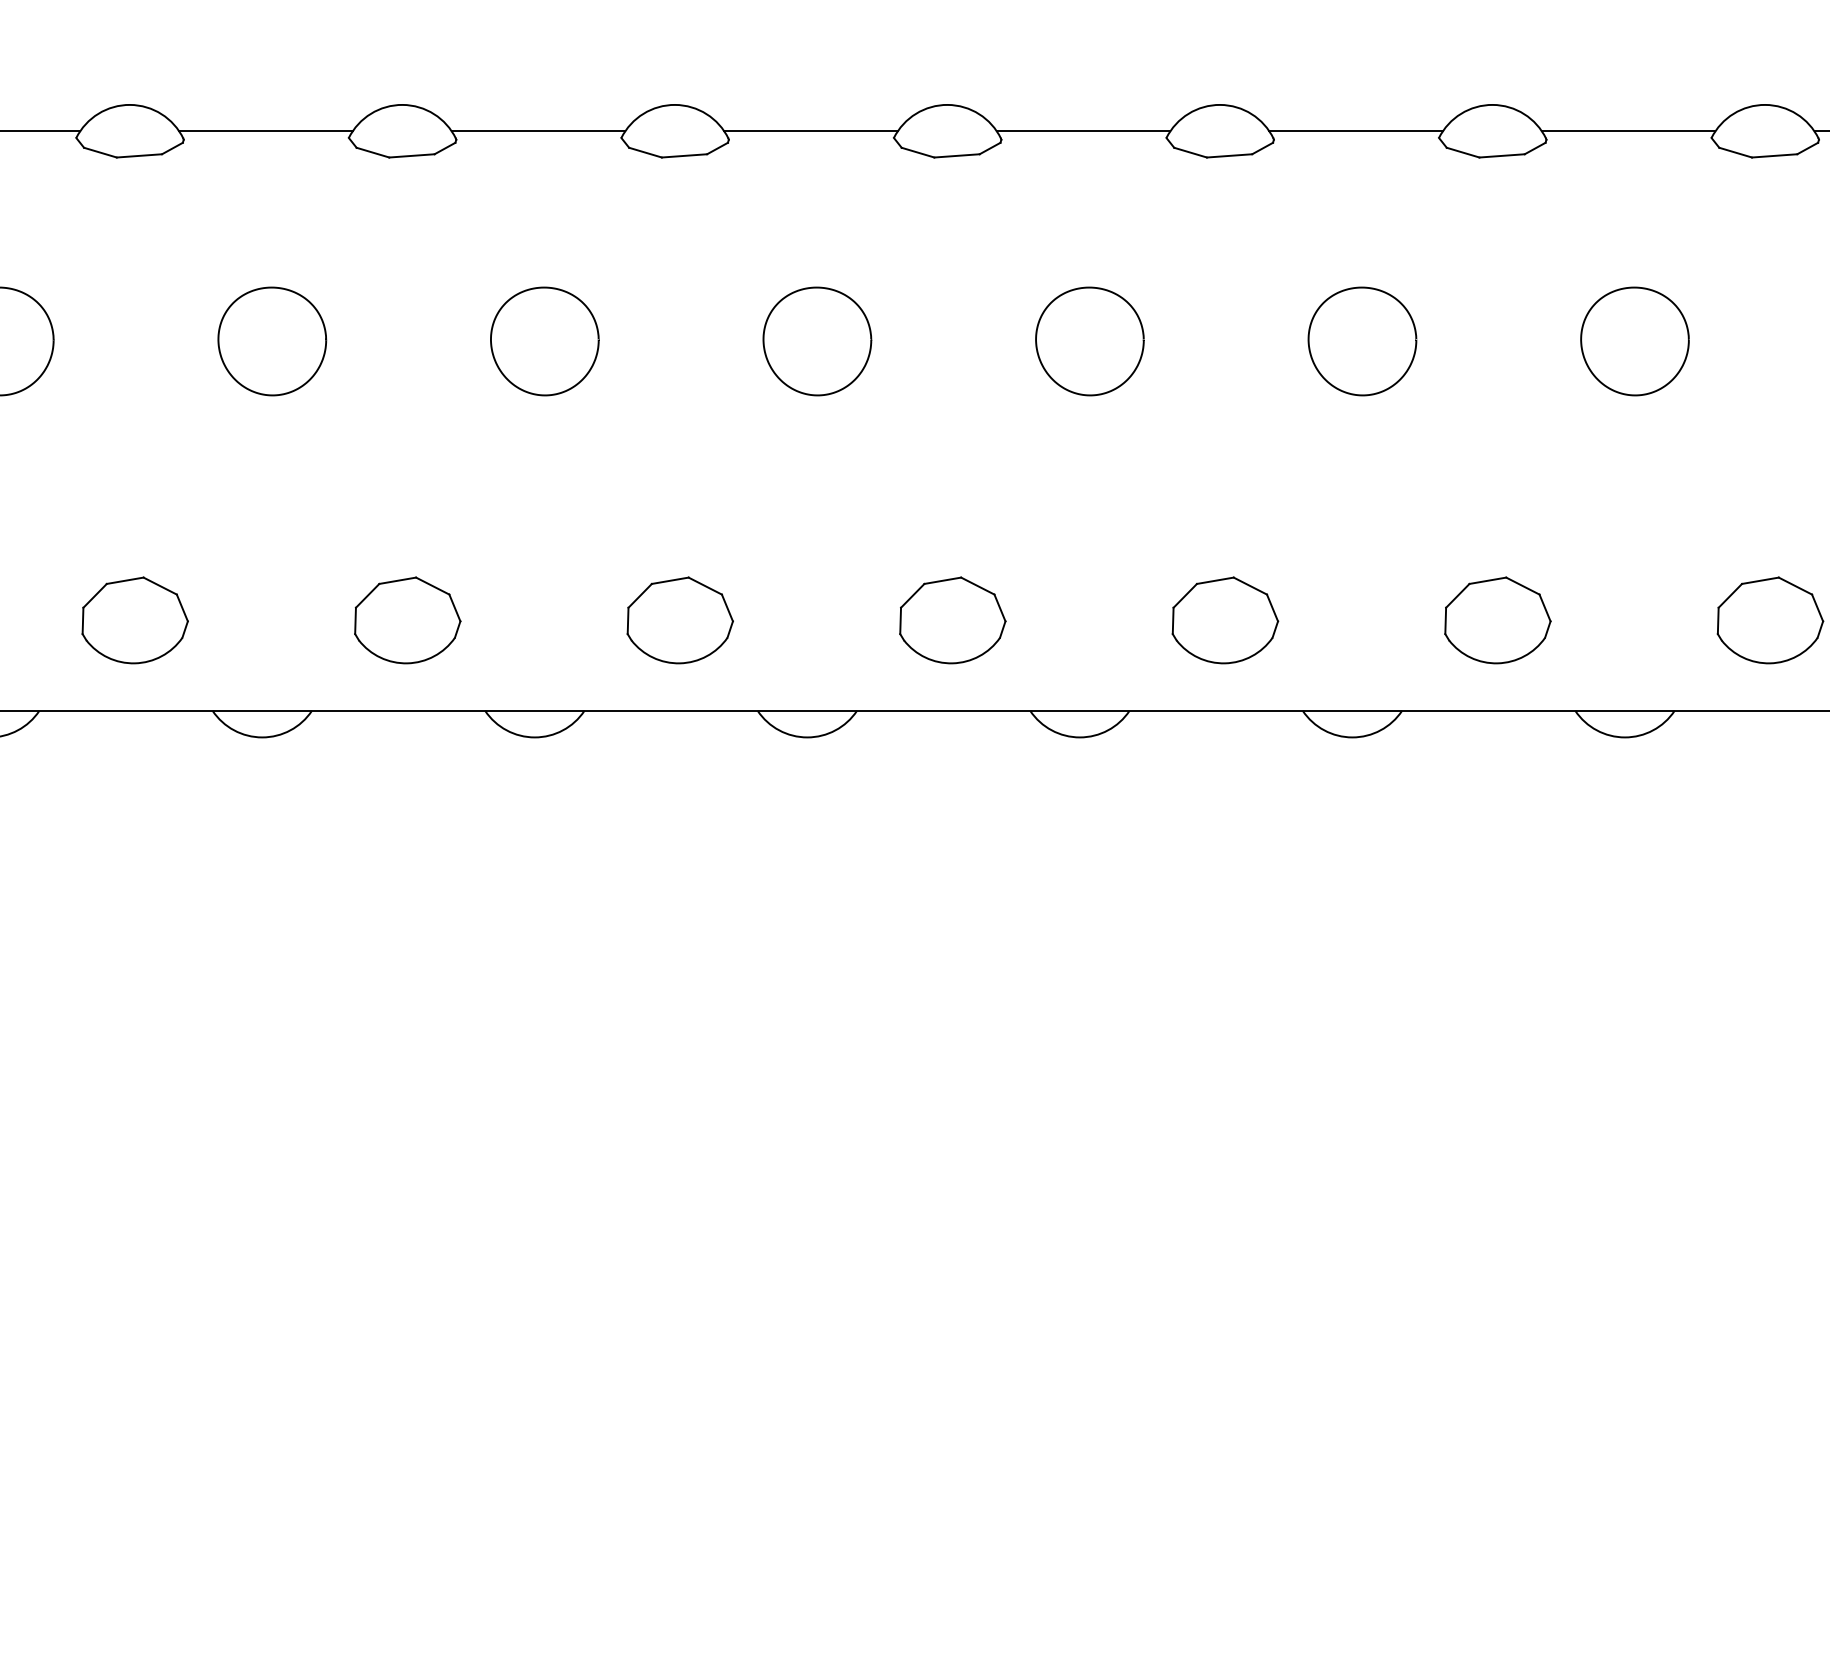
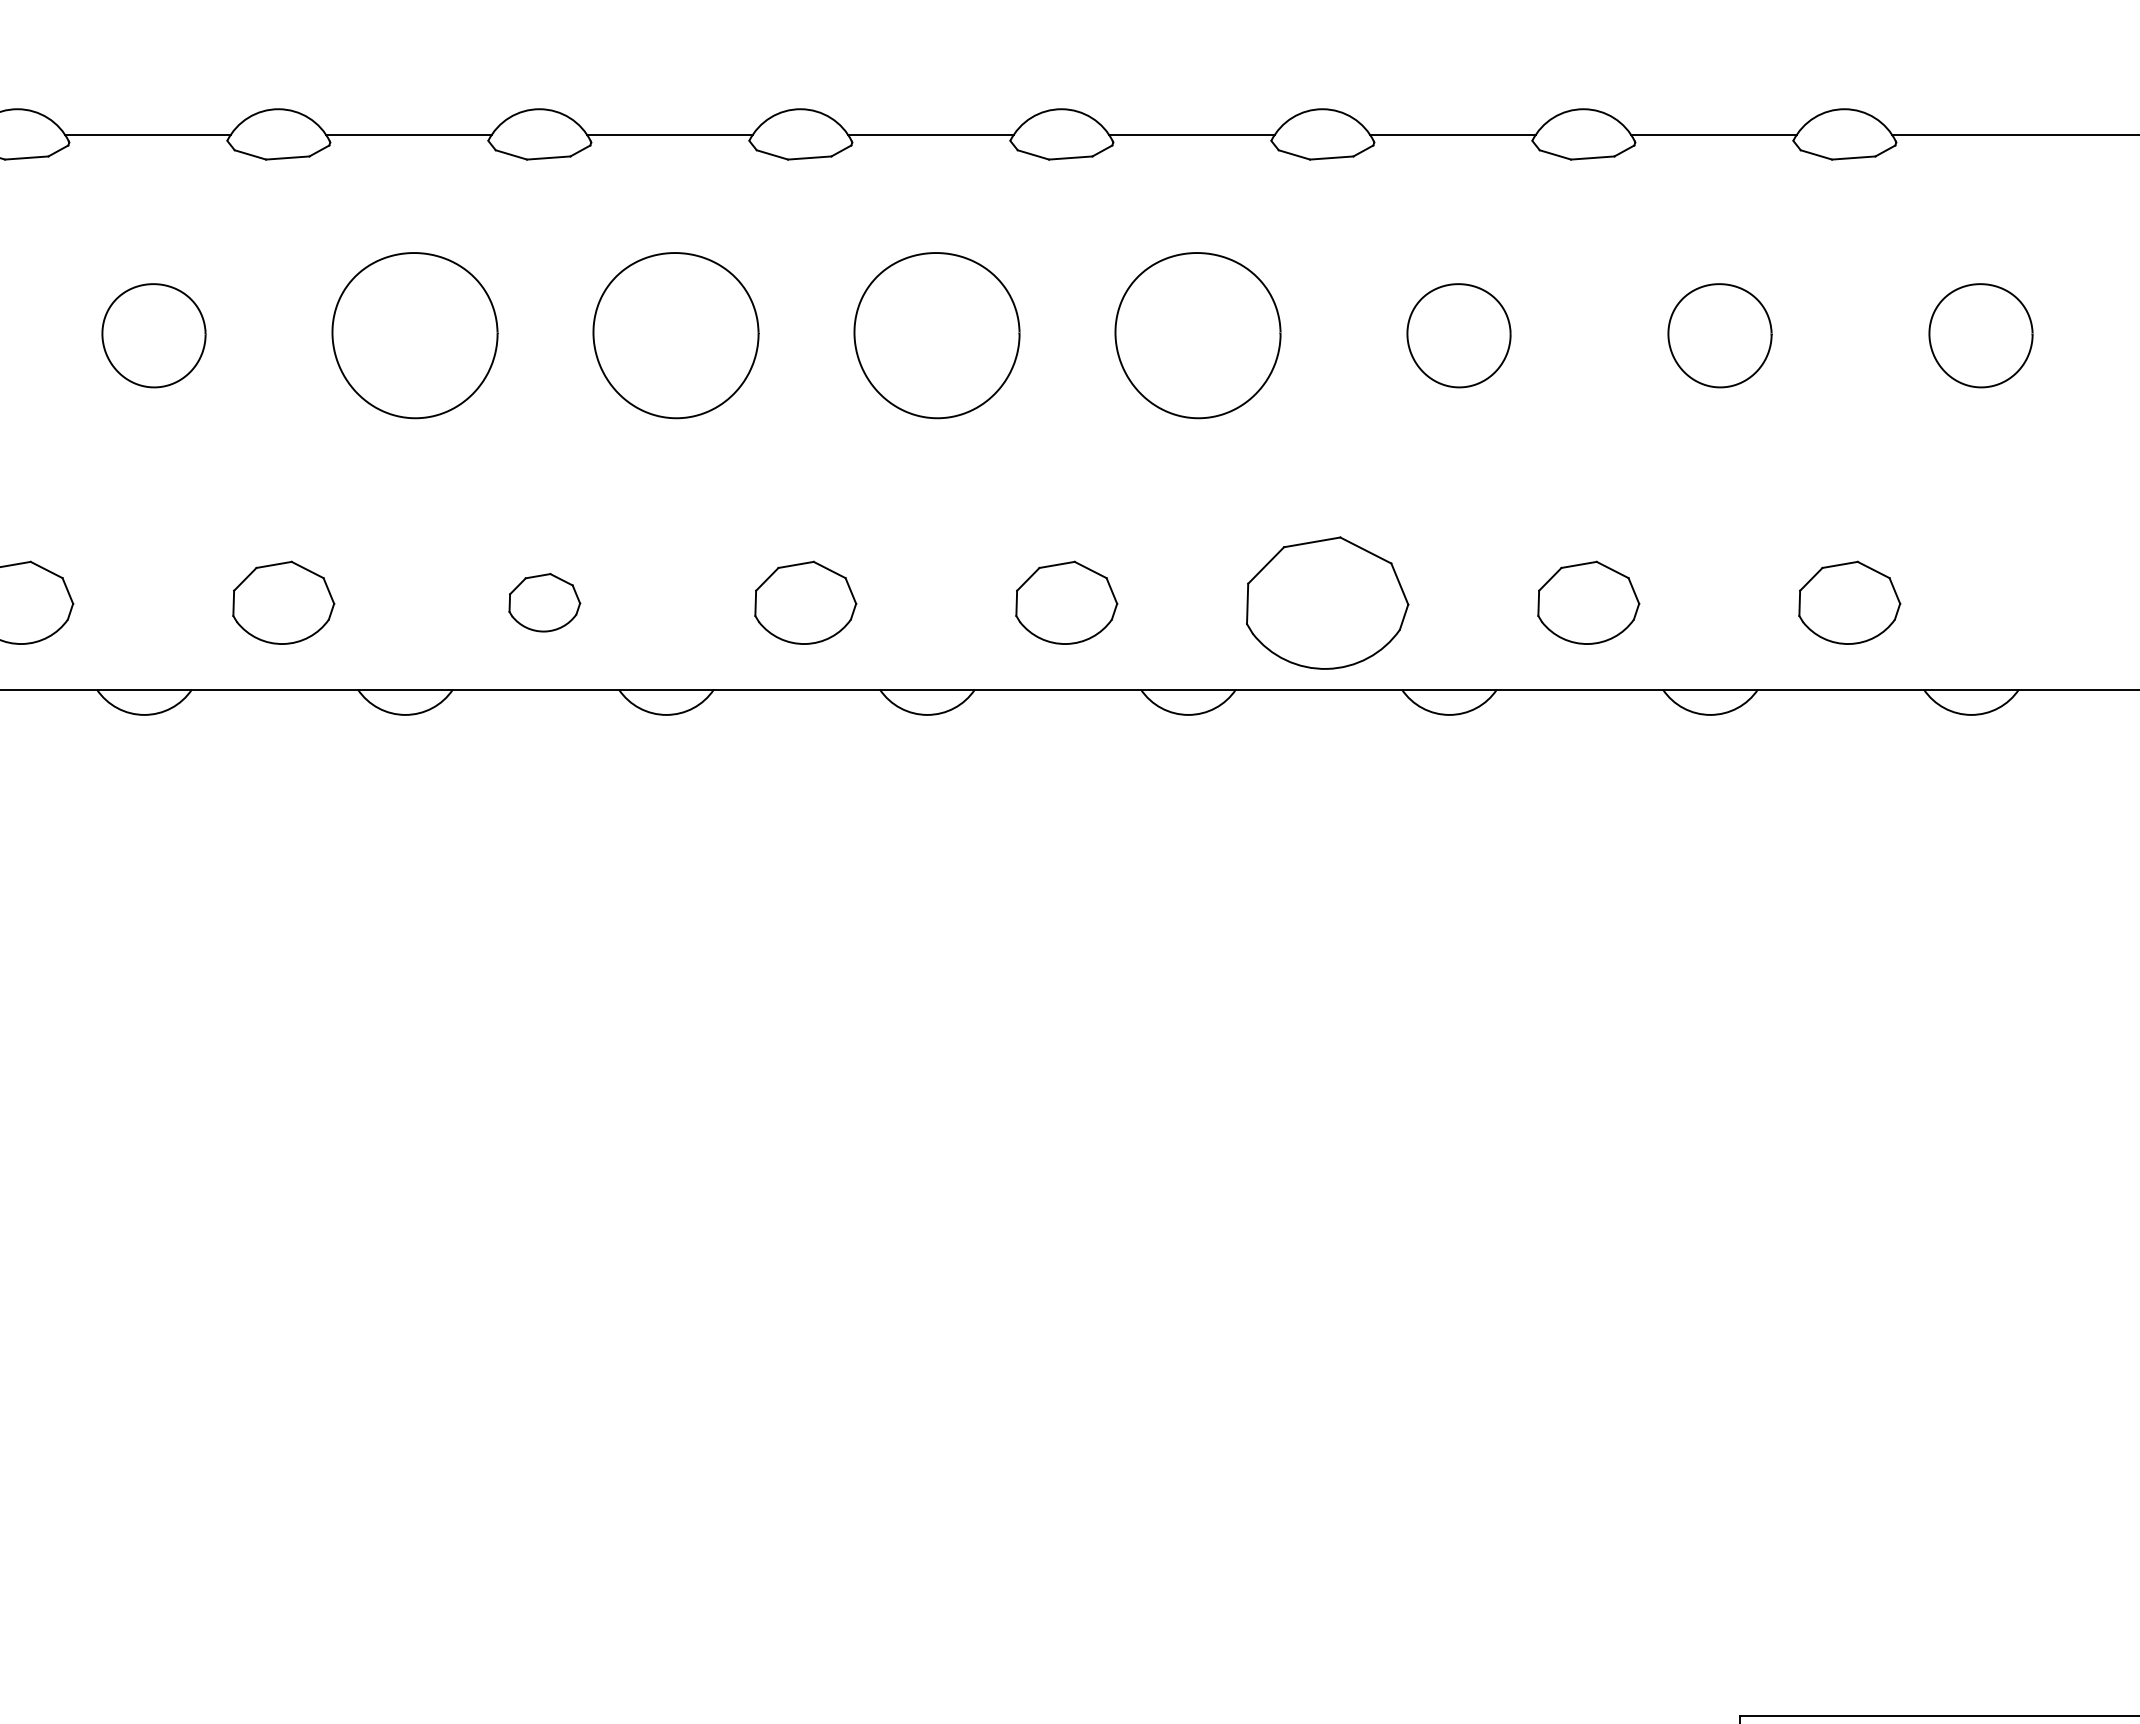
part: (544, 341) -> (414, 335), size x1.6
part: (816, 341) -> (675, 335), size x1.6
part: (1089, 341) -> (936, 335), size x1.6
part: (1361, 341) -> (1197, 335), size x1.6
part: (680, 620) -> (544, 602), size x0.7
part: (1497, 620) -> (1327, 602), size x1.6

